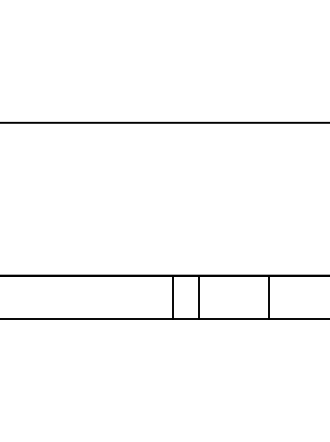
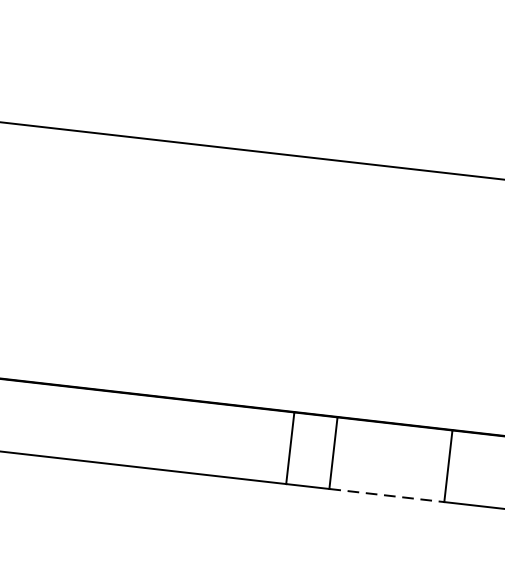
line: (233, 319) -> (386, 495), solid -> dashed

